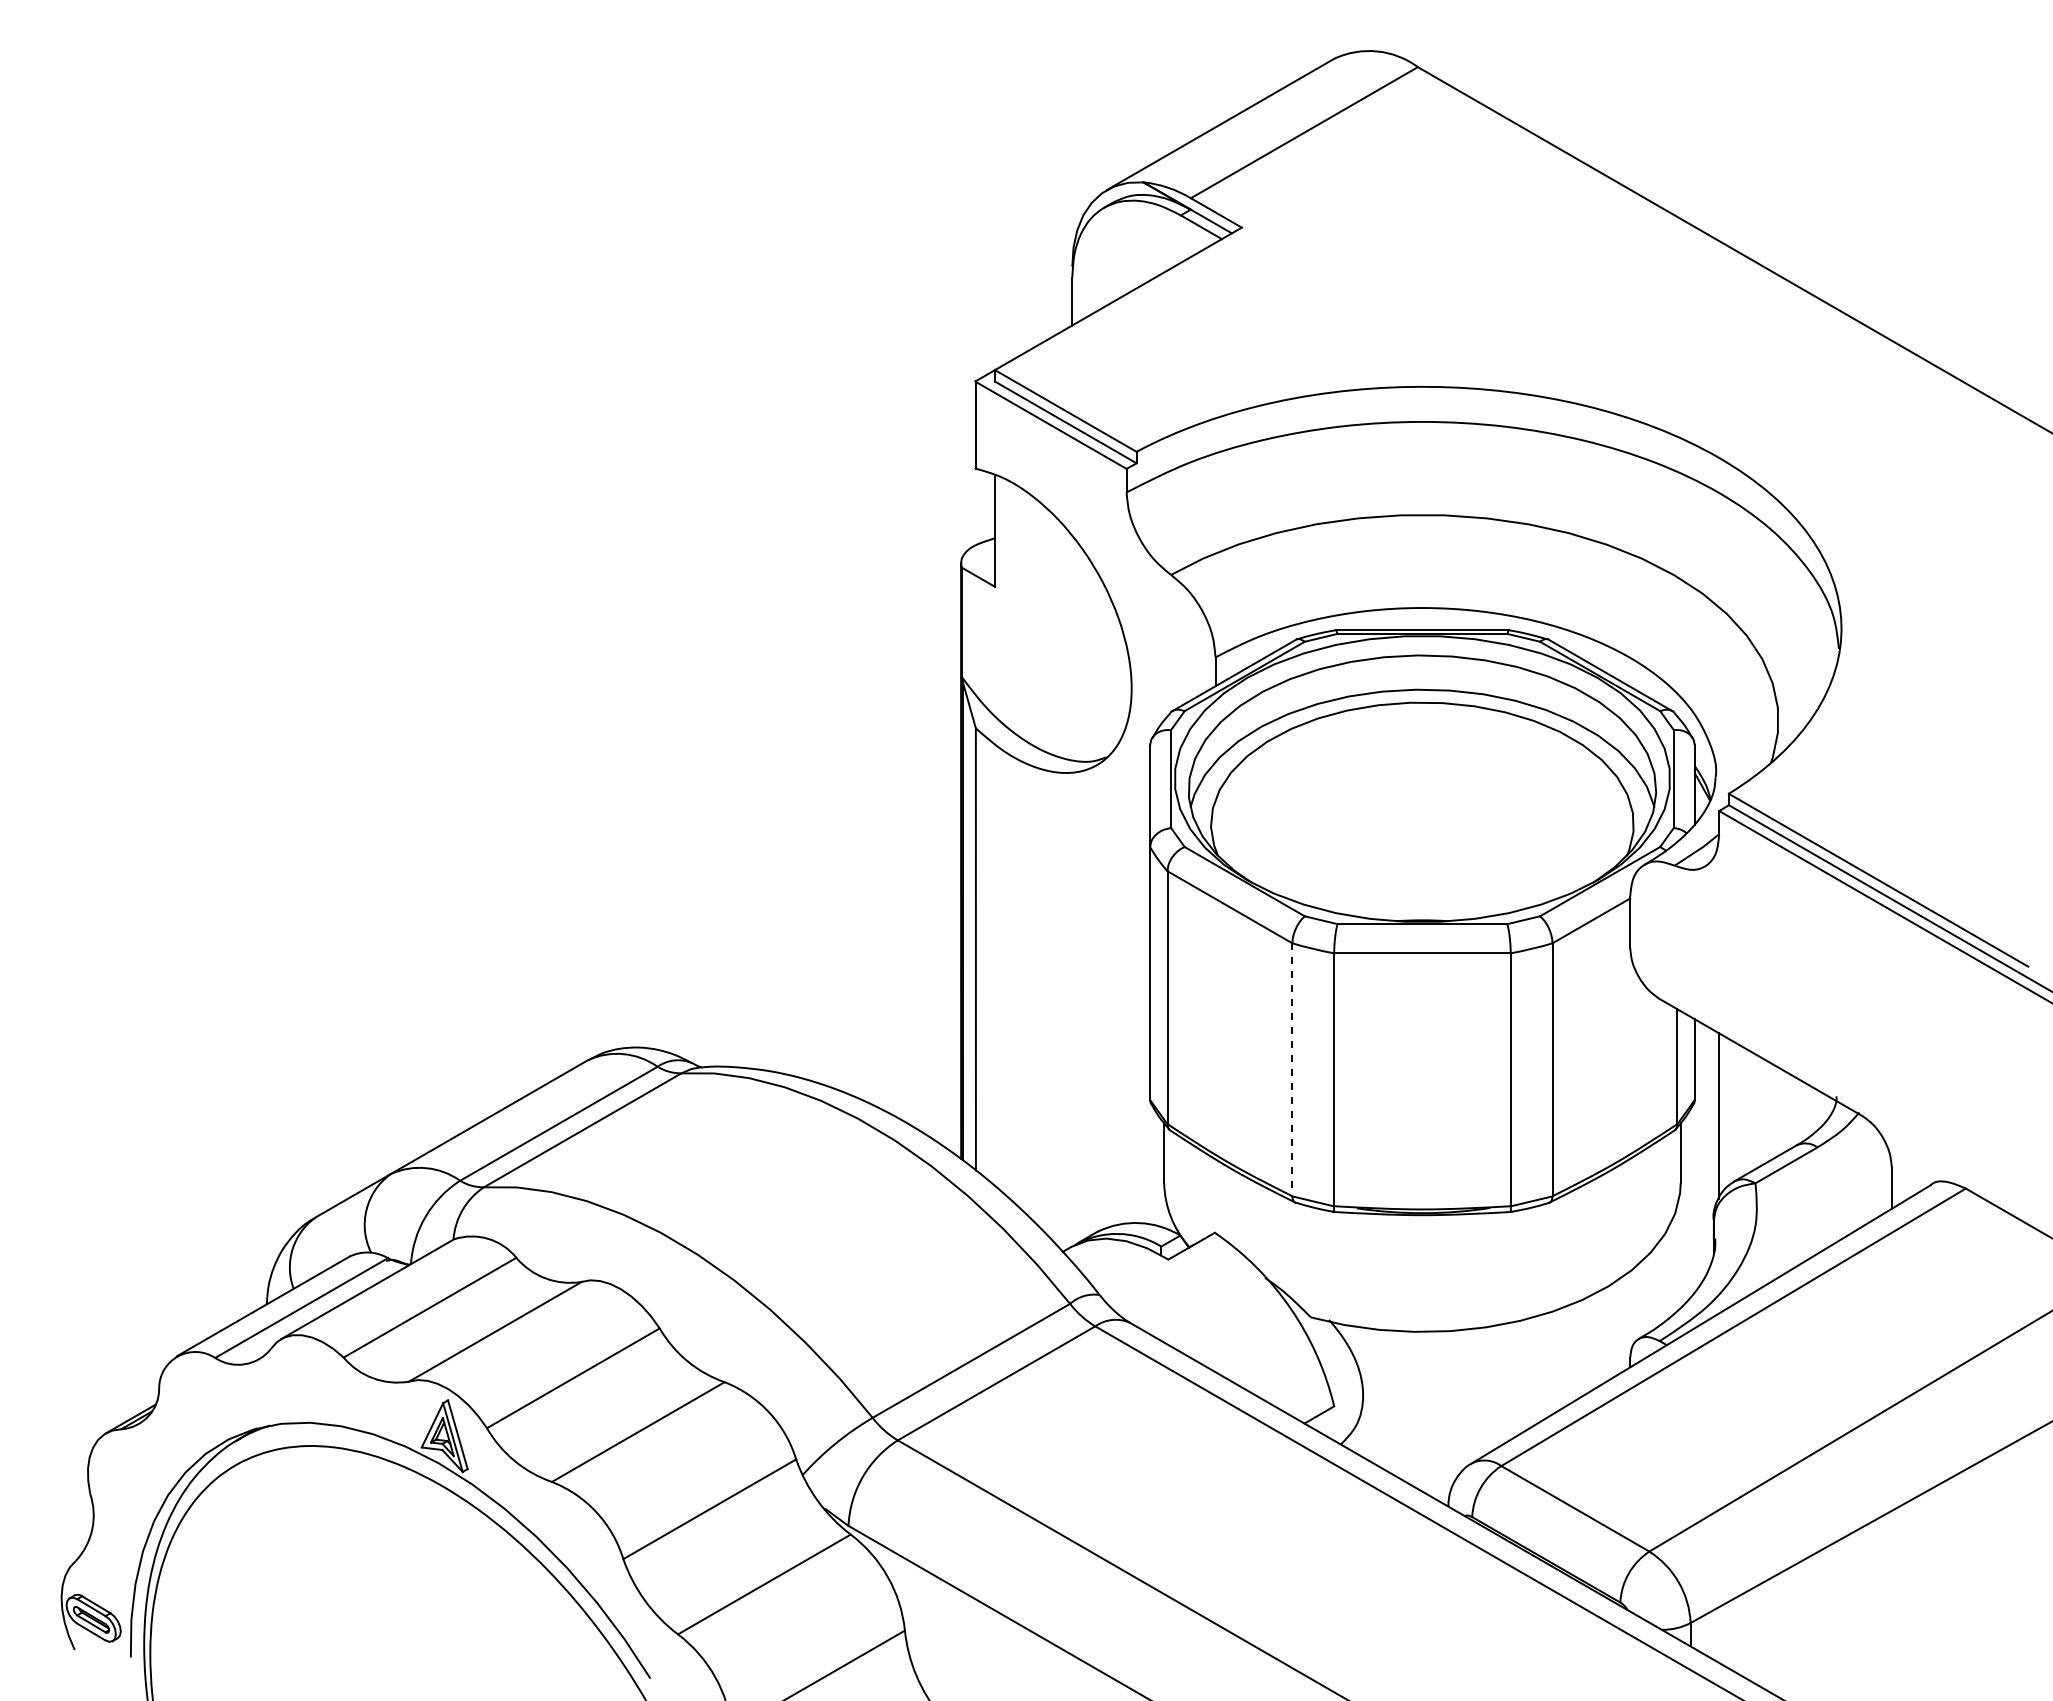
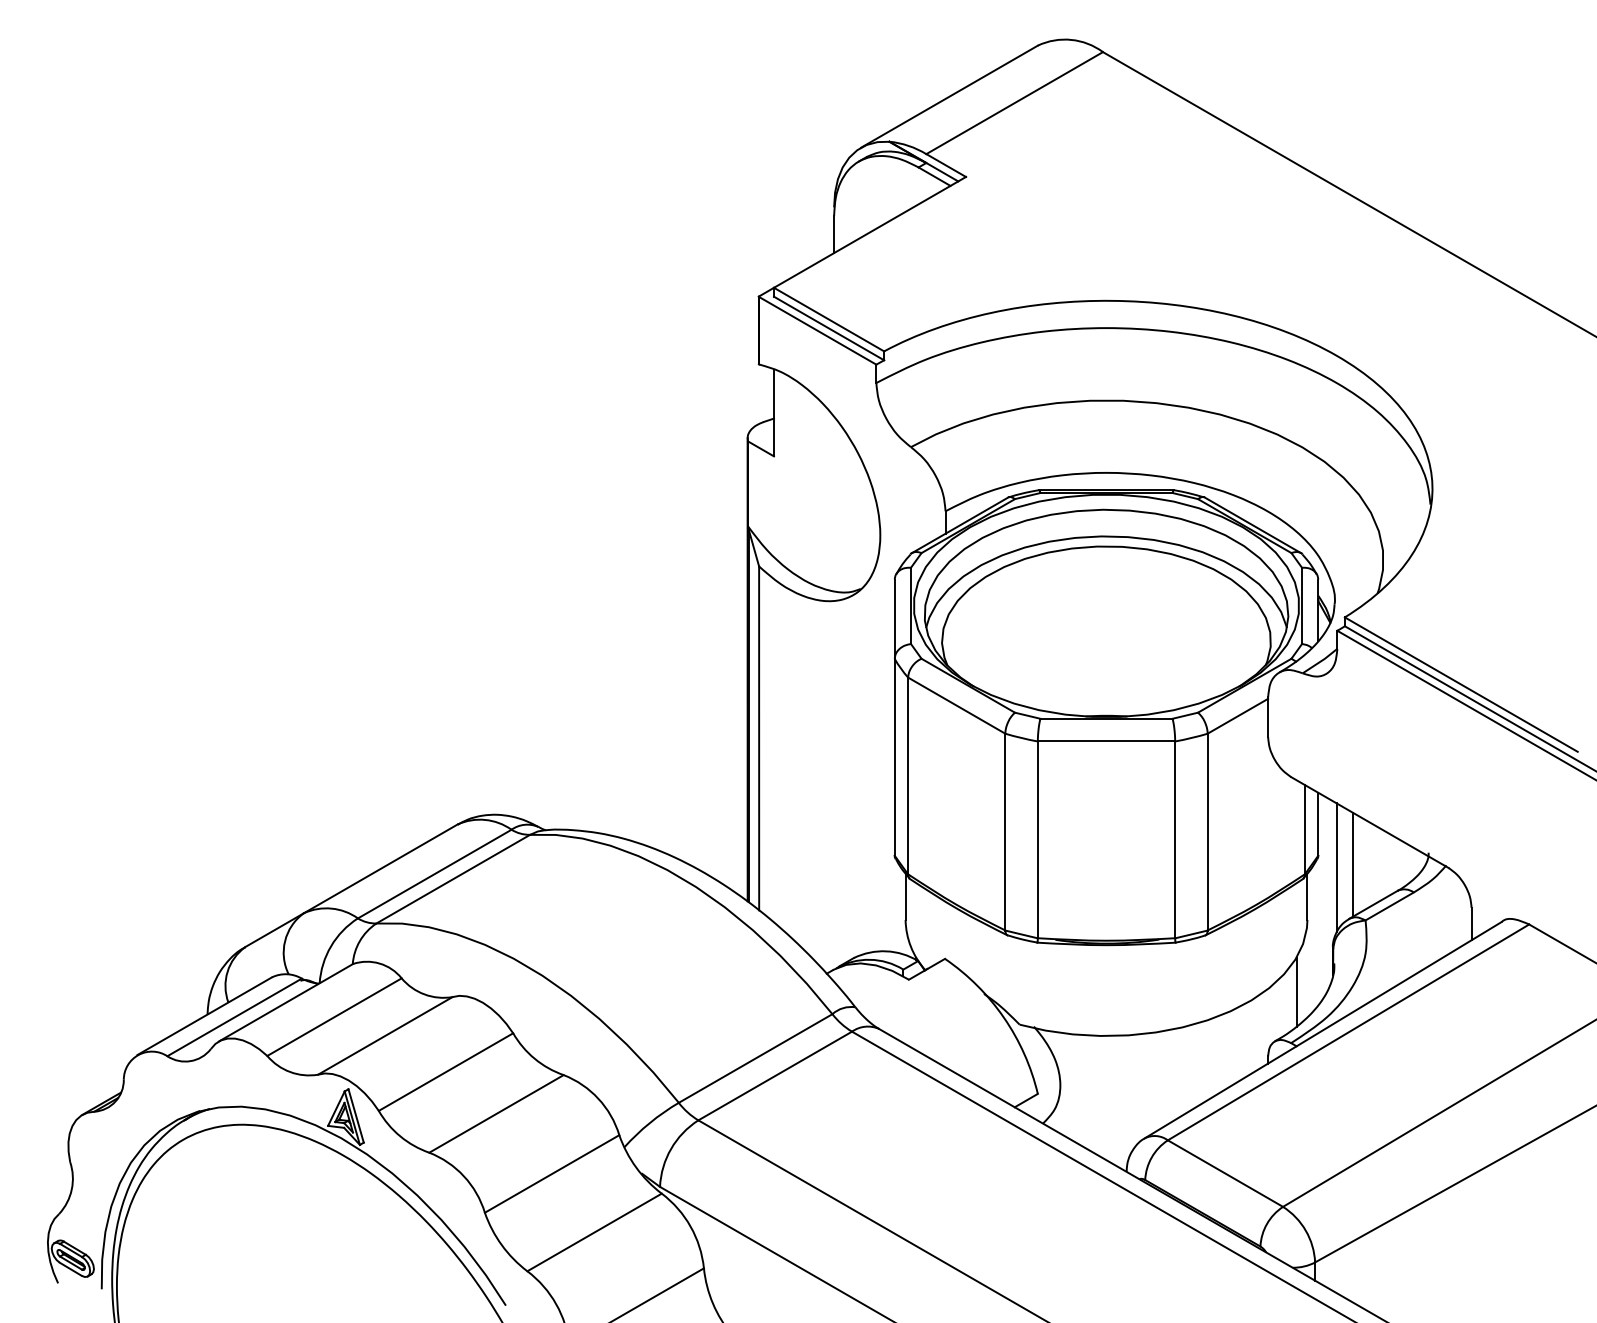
line: (1292, 1070) -> (1005, 832), dashed -> solid
line: (1739, 1111) -> (1353, 864), added
line: (1666, 1275) -> (1296, 992), added

